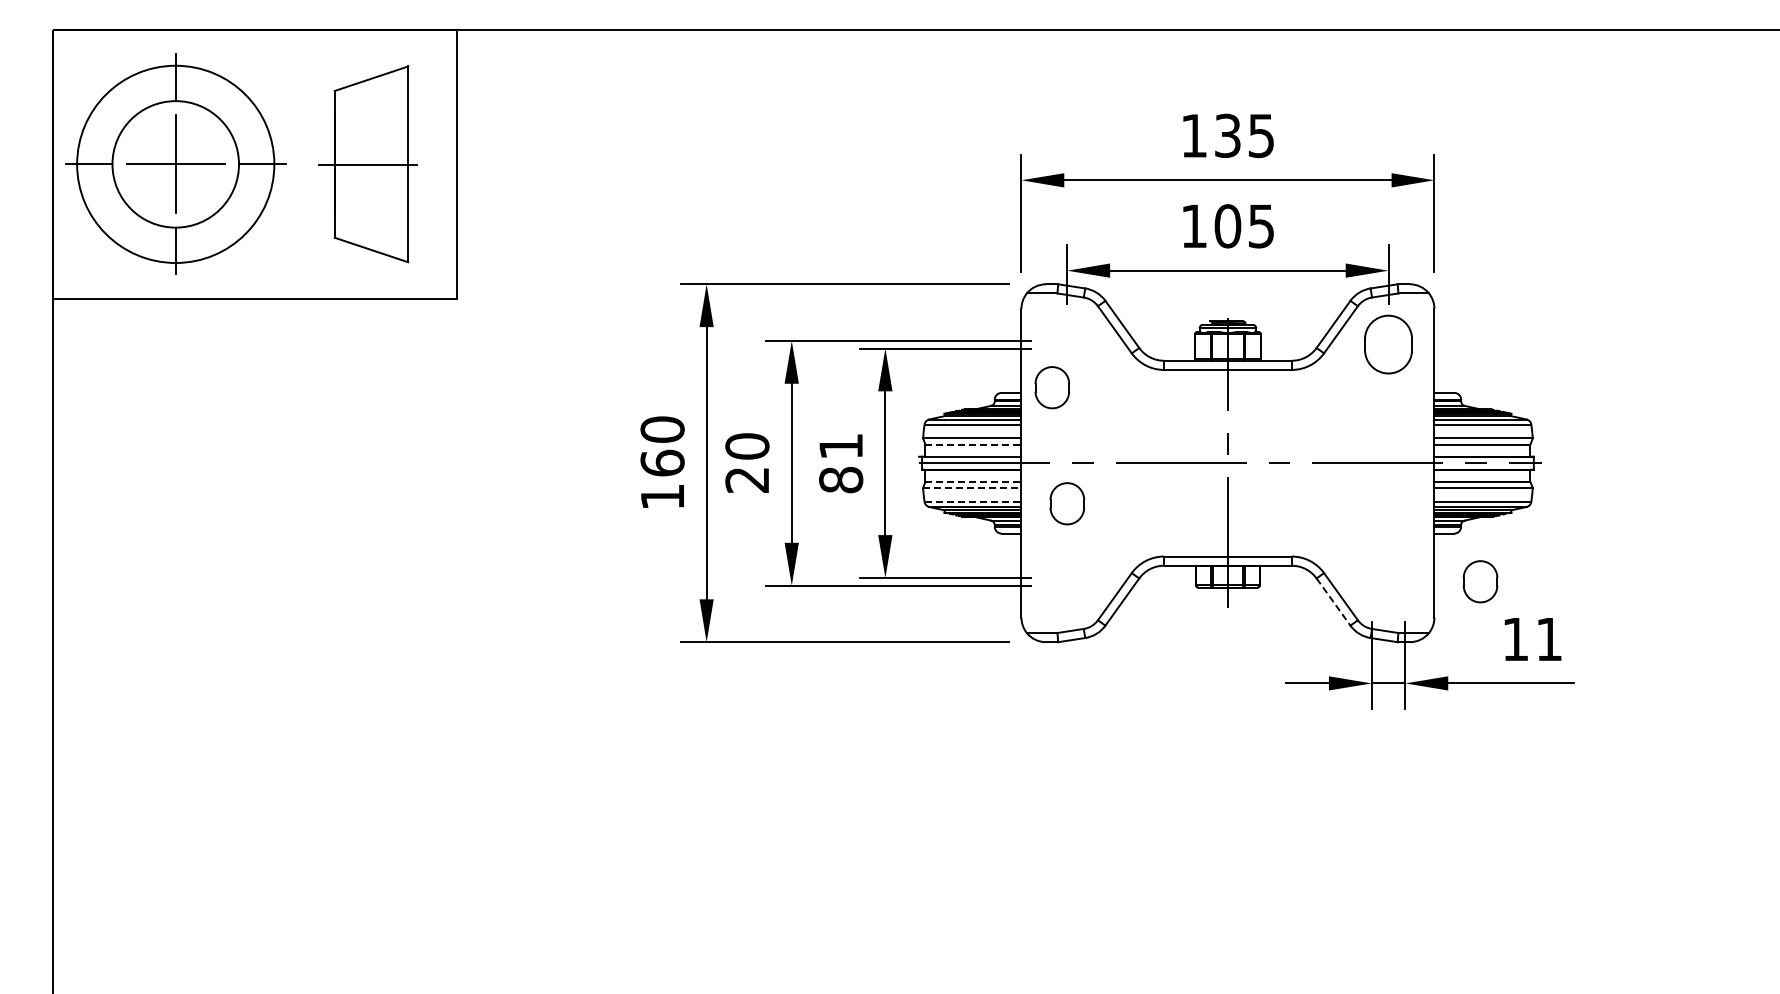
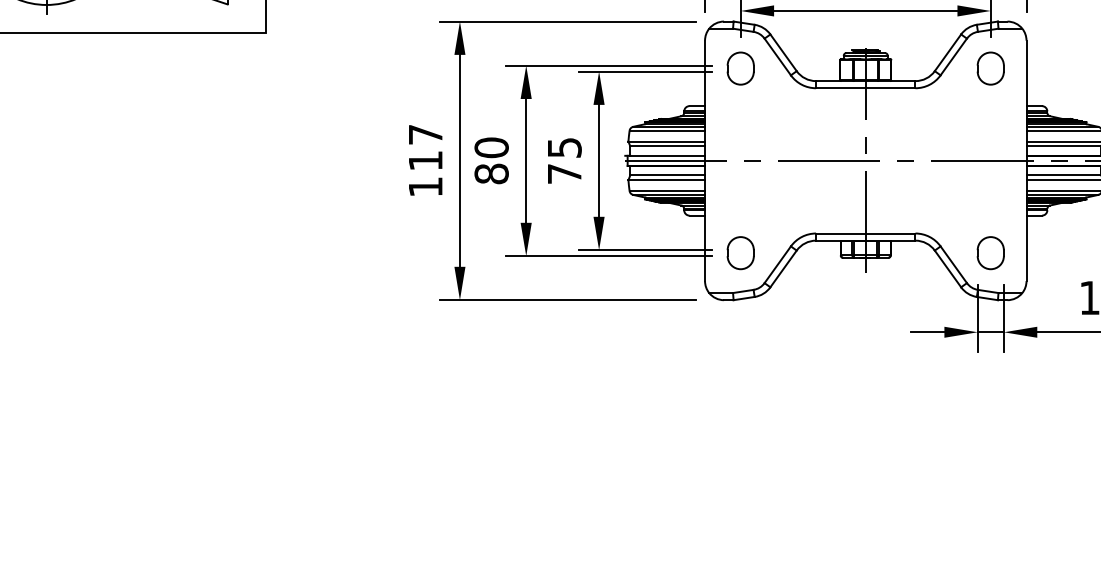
part: (1388, 344) -> (990, 68), size x0.71
part: (1051, 387) -> (740, 68), moved
line: (973, 444) -> (667, 146), dashed -> solid
text: (662, 446) -> (425, 147), 160 -> 117
text: (841, 463) -> (564, 161), 81 -> 75
text: (747, 479) -> (491, 173), 20 -> 80
line: (973, 481) -> (667, 175), dashed -> solid
line: (972, 488) -> (666, 180), dashed -> solid
line: (973, 501) -> (667, 190), dashed -> solid
part: (1067, 503) -> (740, 252), moved
part: (1480, 581) -> (990, 252), moved
line: (1333, 602) -> (947, 269), dashed -> solid

